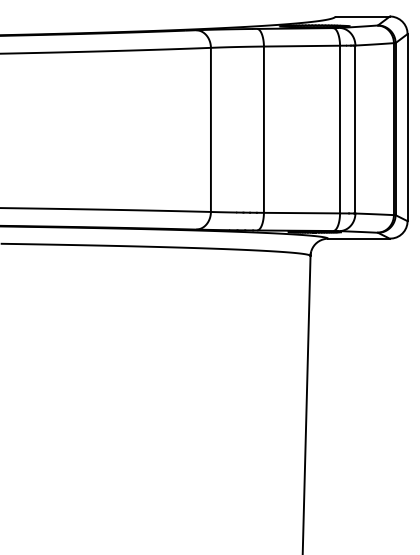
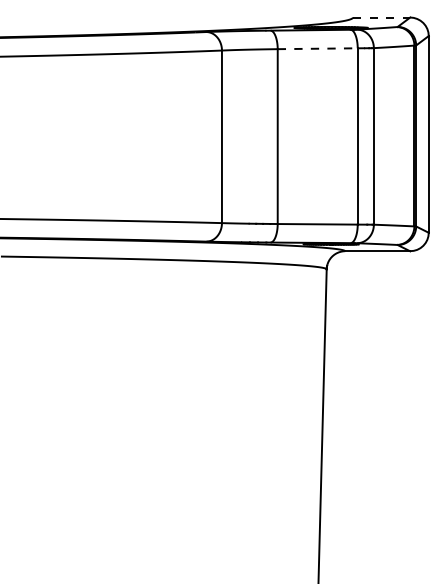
line: (362, 16) -> (381, 17), solid -> dashed
line: (302, 45) -> (318, 48), solid -> dashed

